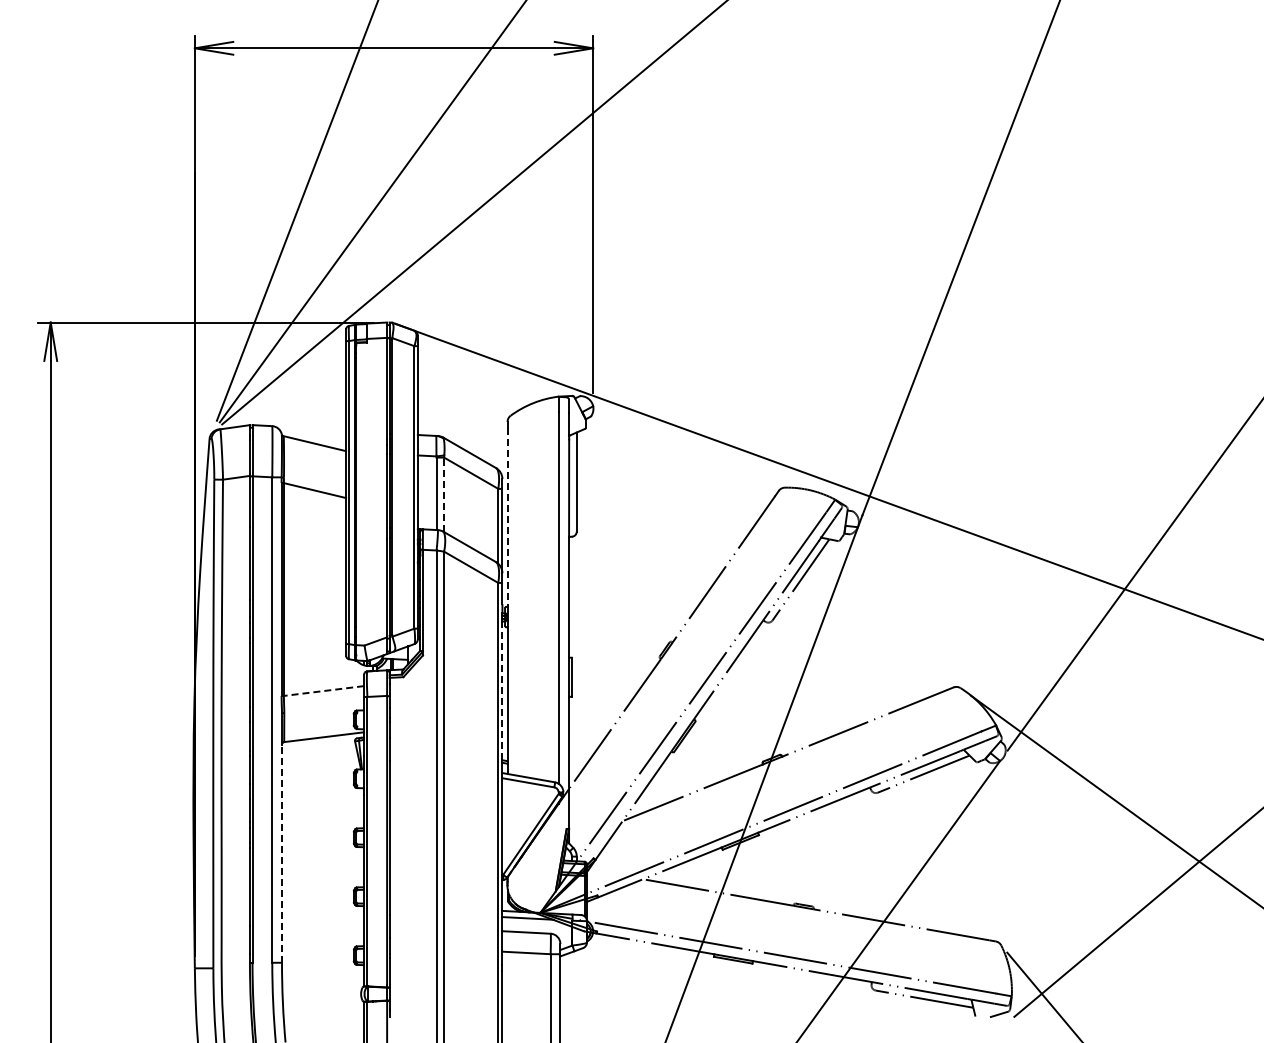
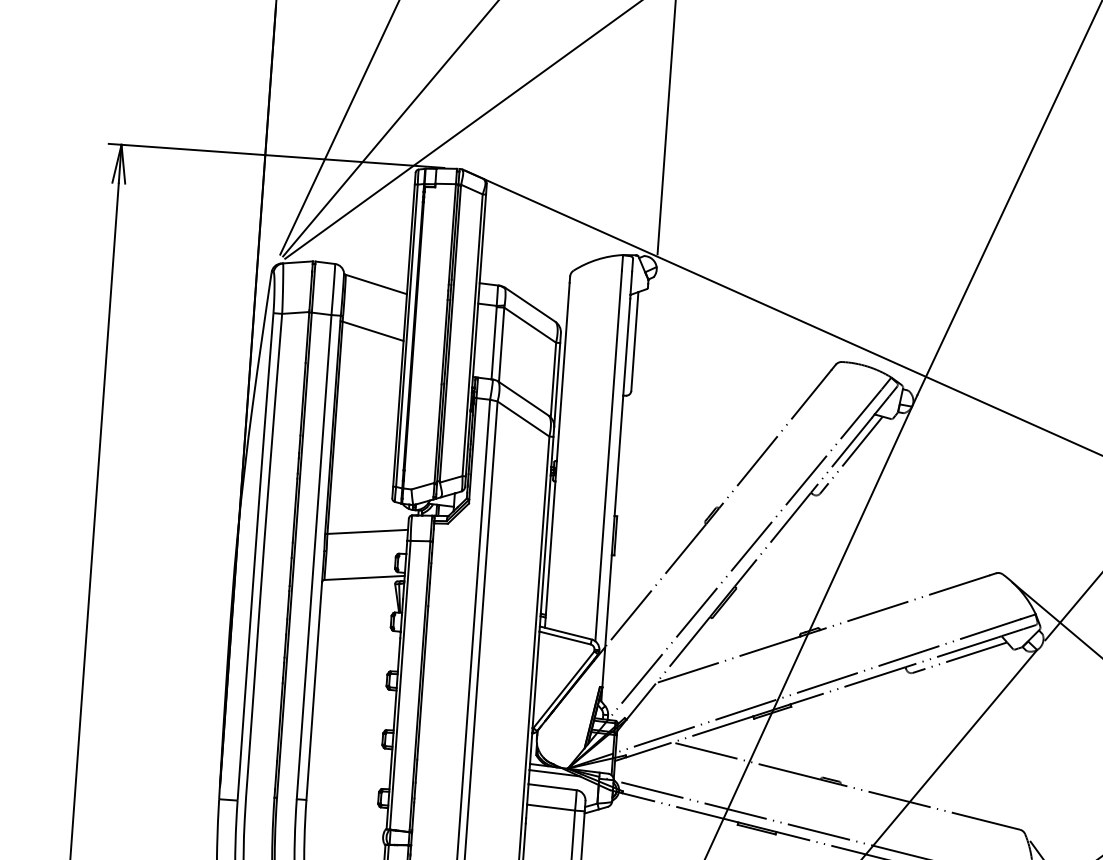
line: (444, 494) -> (502, 344), dashed -> solid
line: (507, 517) -> (563, 371), dashed -> solid
line: (502, 690) -> (545, 544), dashed -> solid
line: (323, 691) -> (367, 532), dashed -> solid
line: (282, 853) -> (314, 690), dashed -> solid

